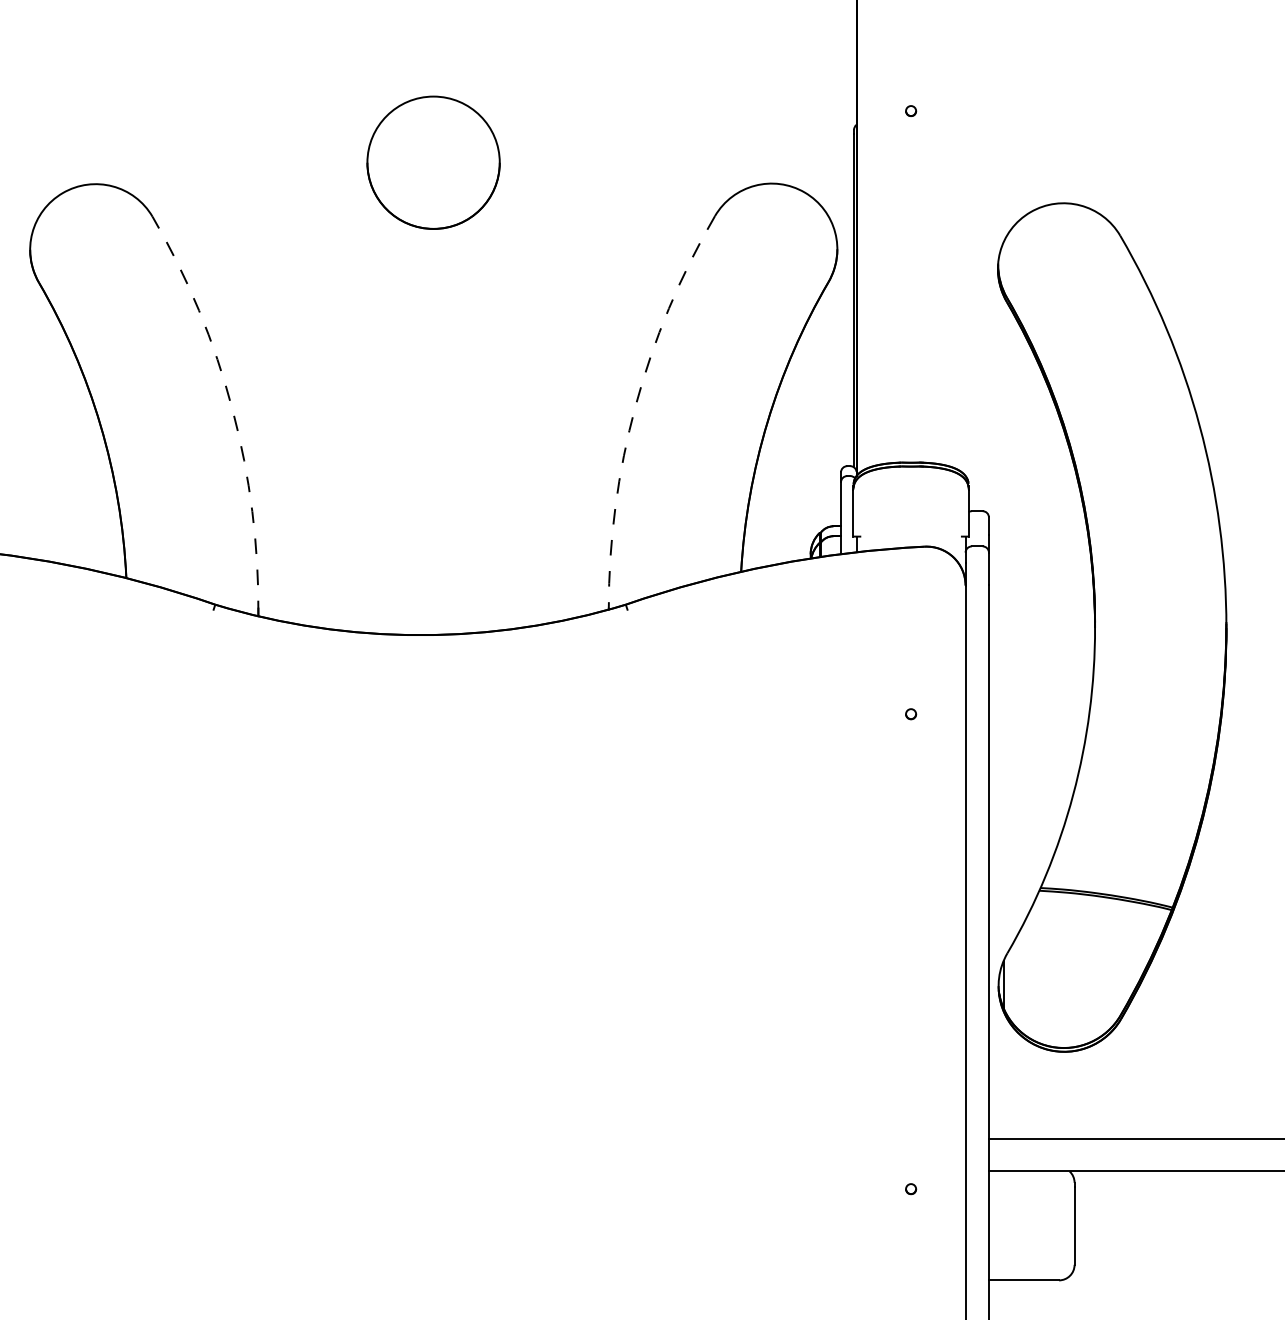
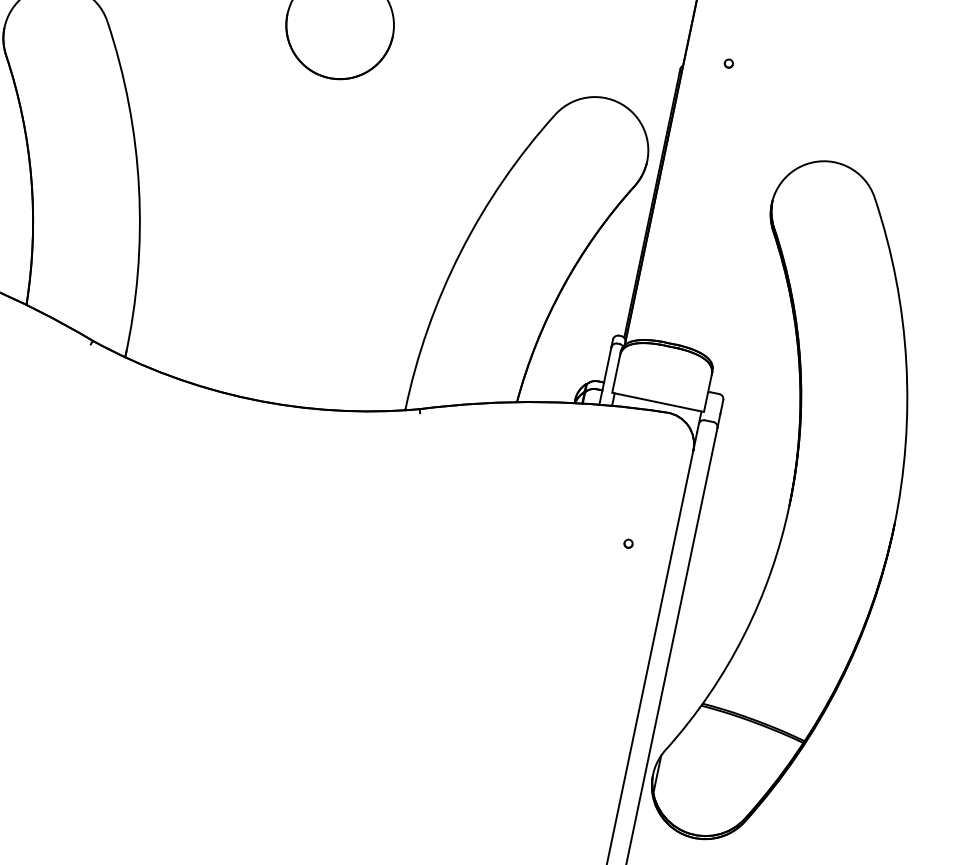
arc: (635, 405) -> (460, 252), dashed -> solid
arc: (232, 409) -> (139, 188), dashed -> solid
line: (910, 536) -> (657, 402), added

